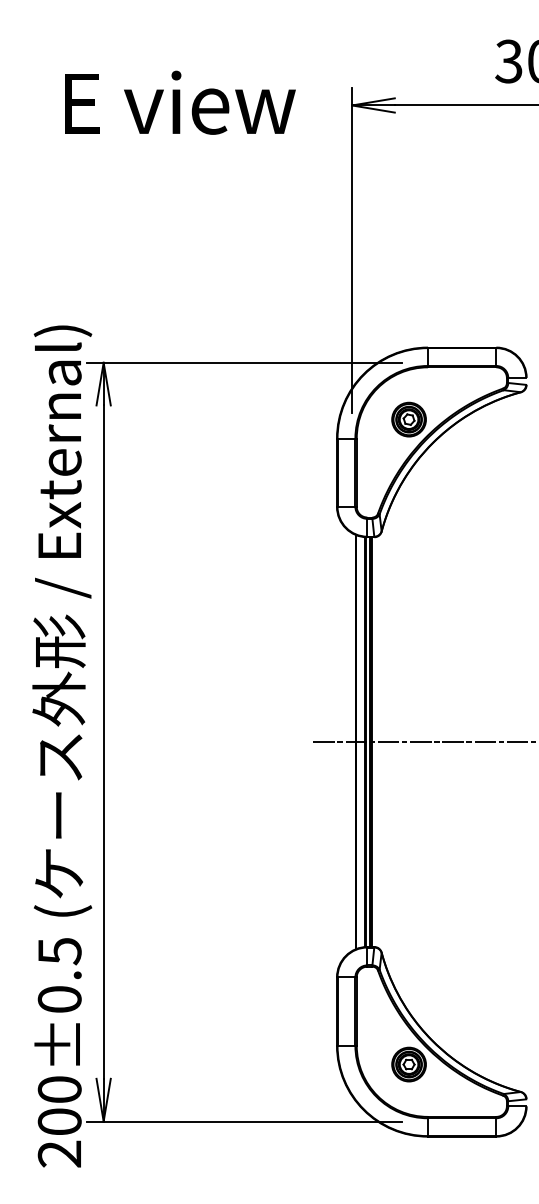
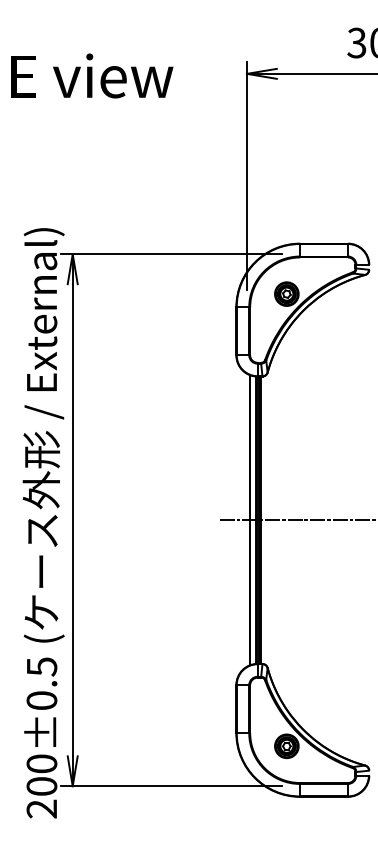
text: (180, 102) -> (92, 75), moved

